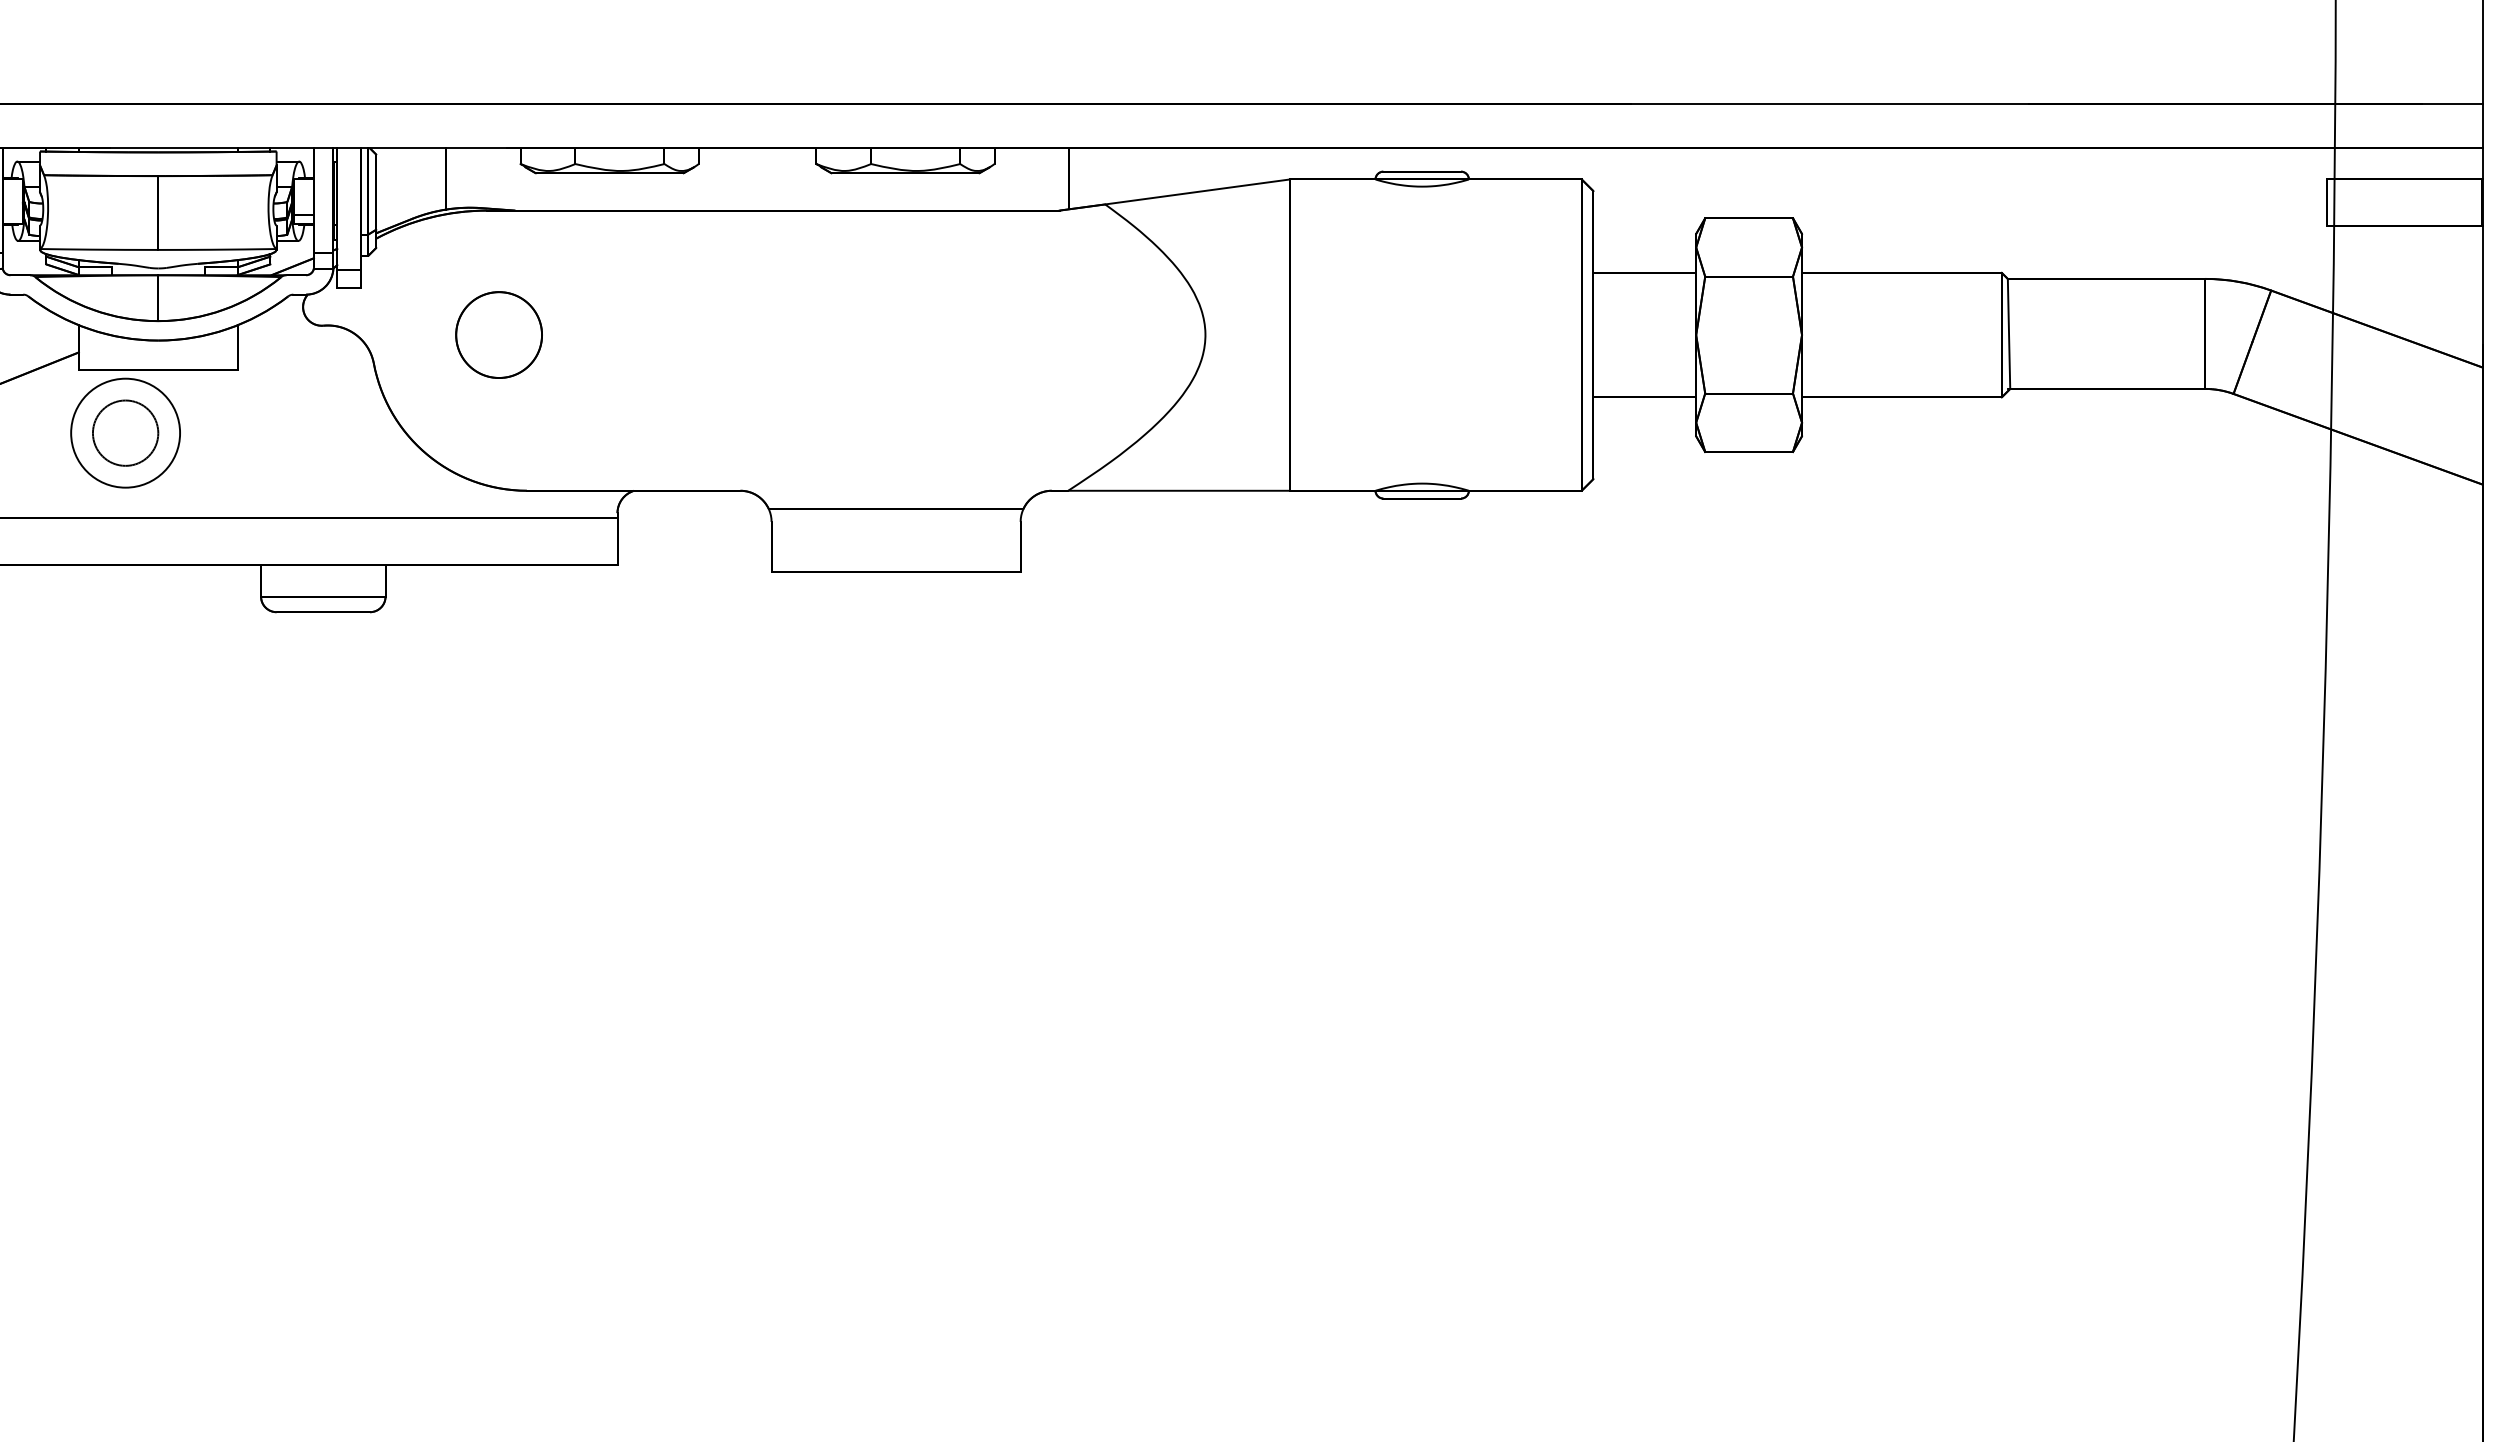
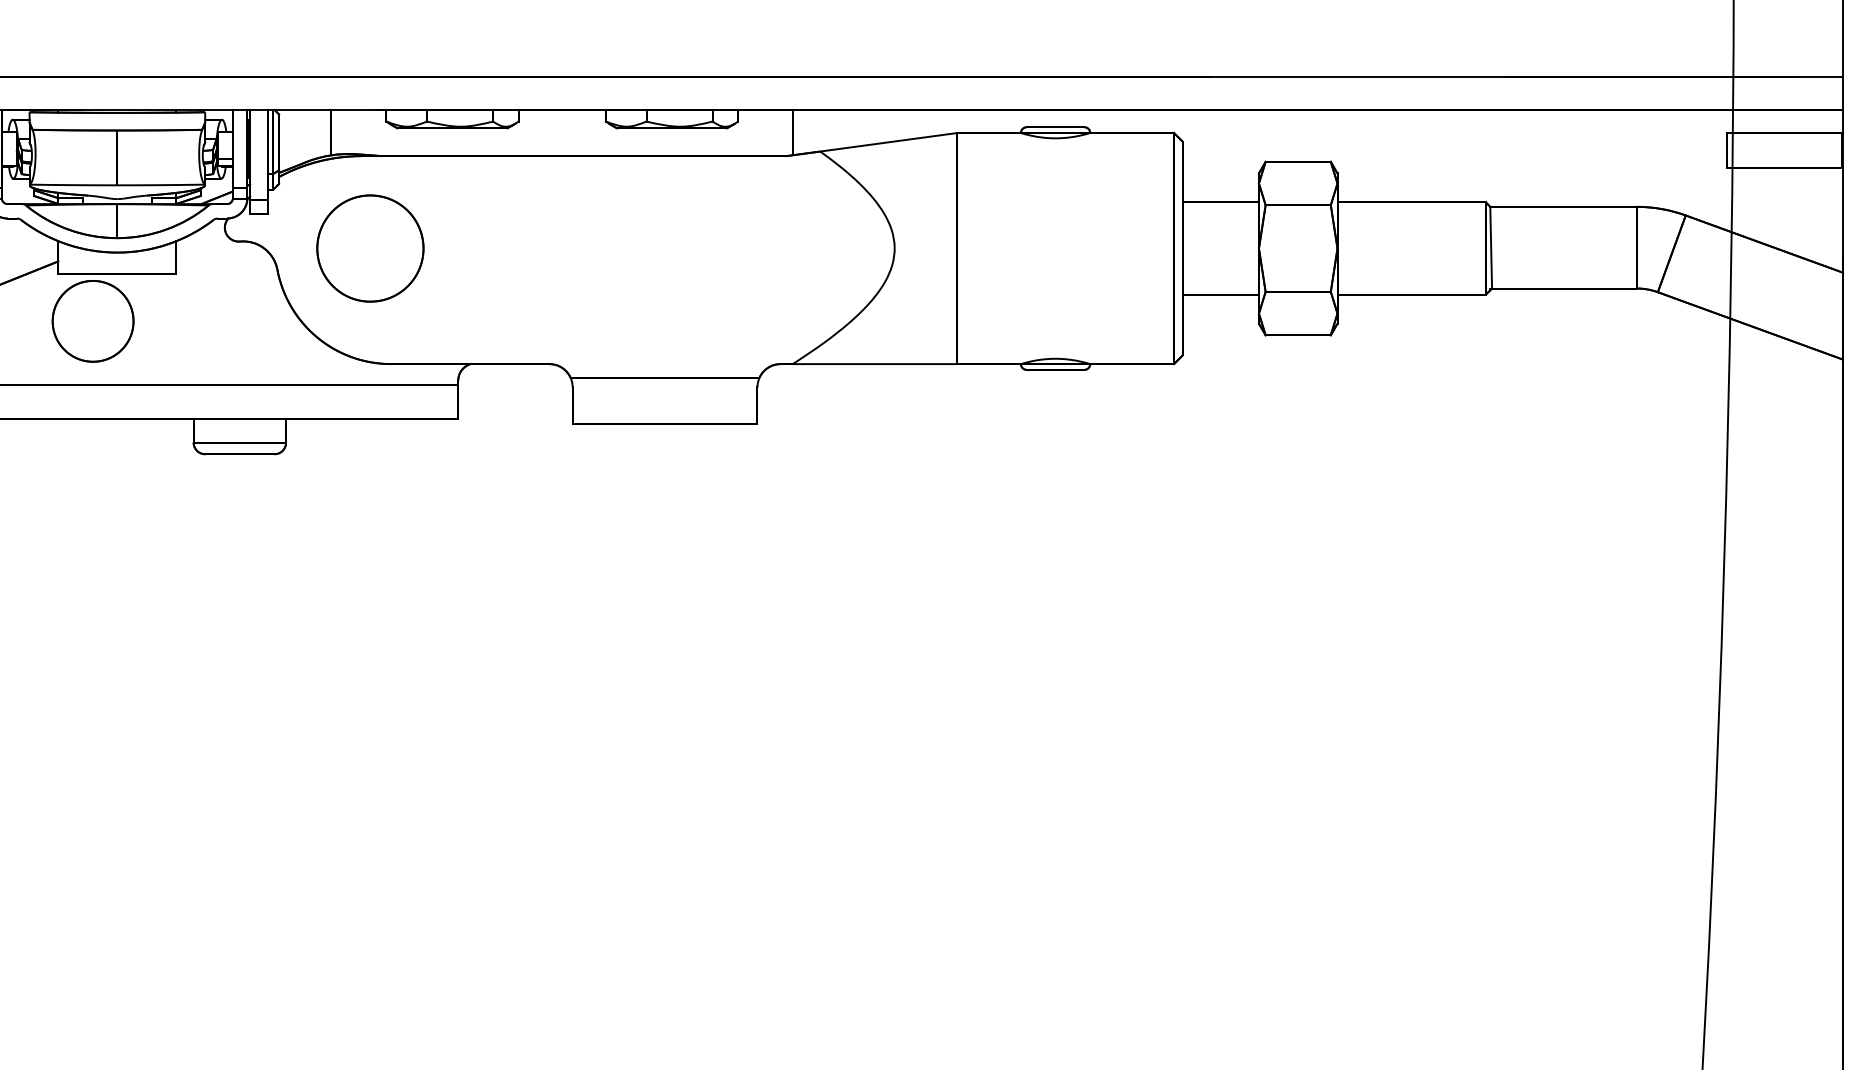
circle: (498, 334) -> (369, 248), size x1.67
circle: (125, 432) -> (93, 320), size x1.67

